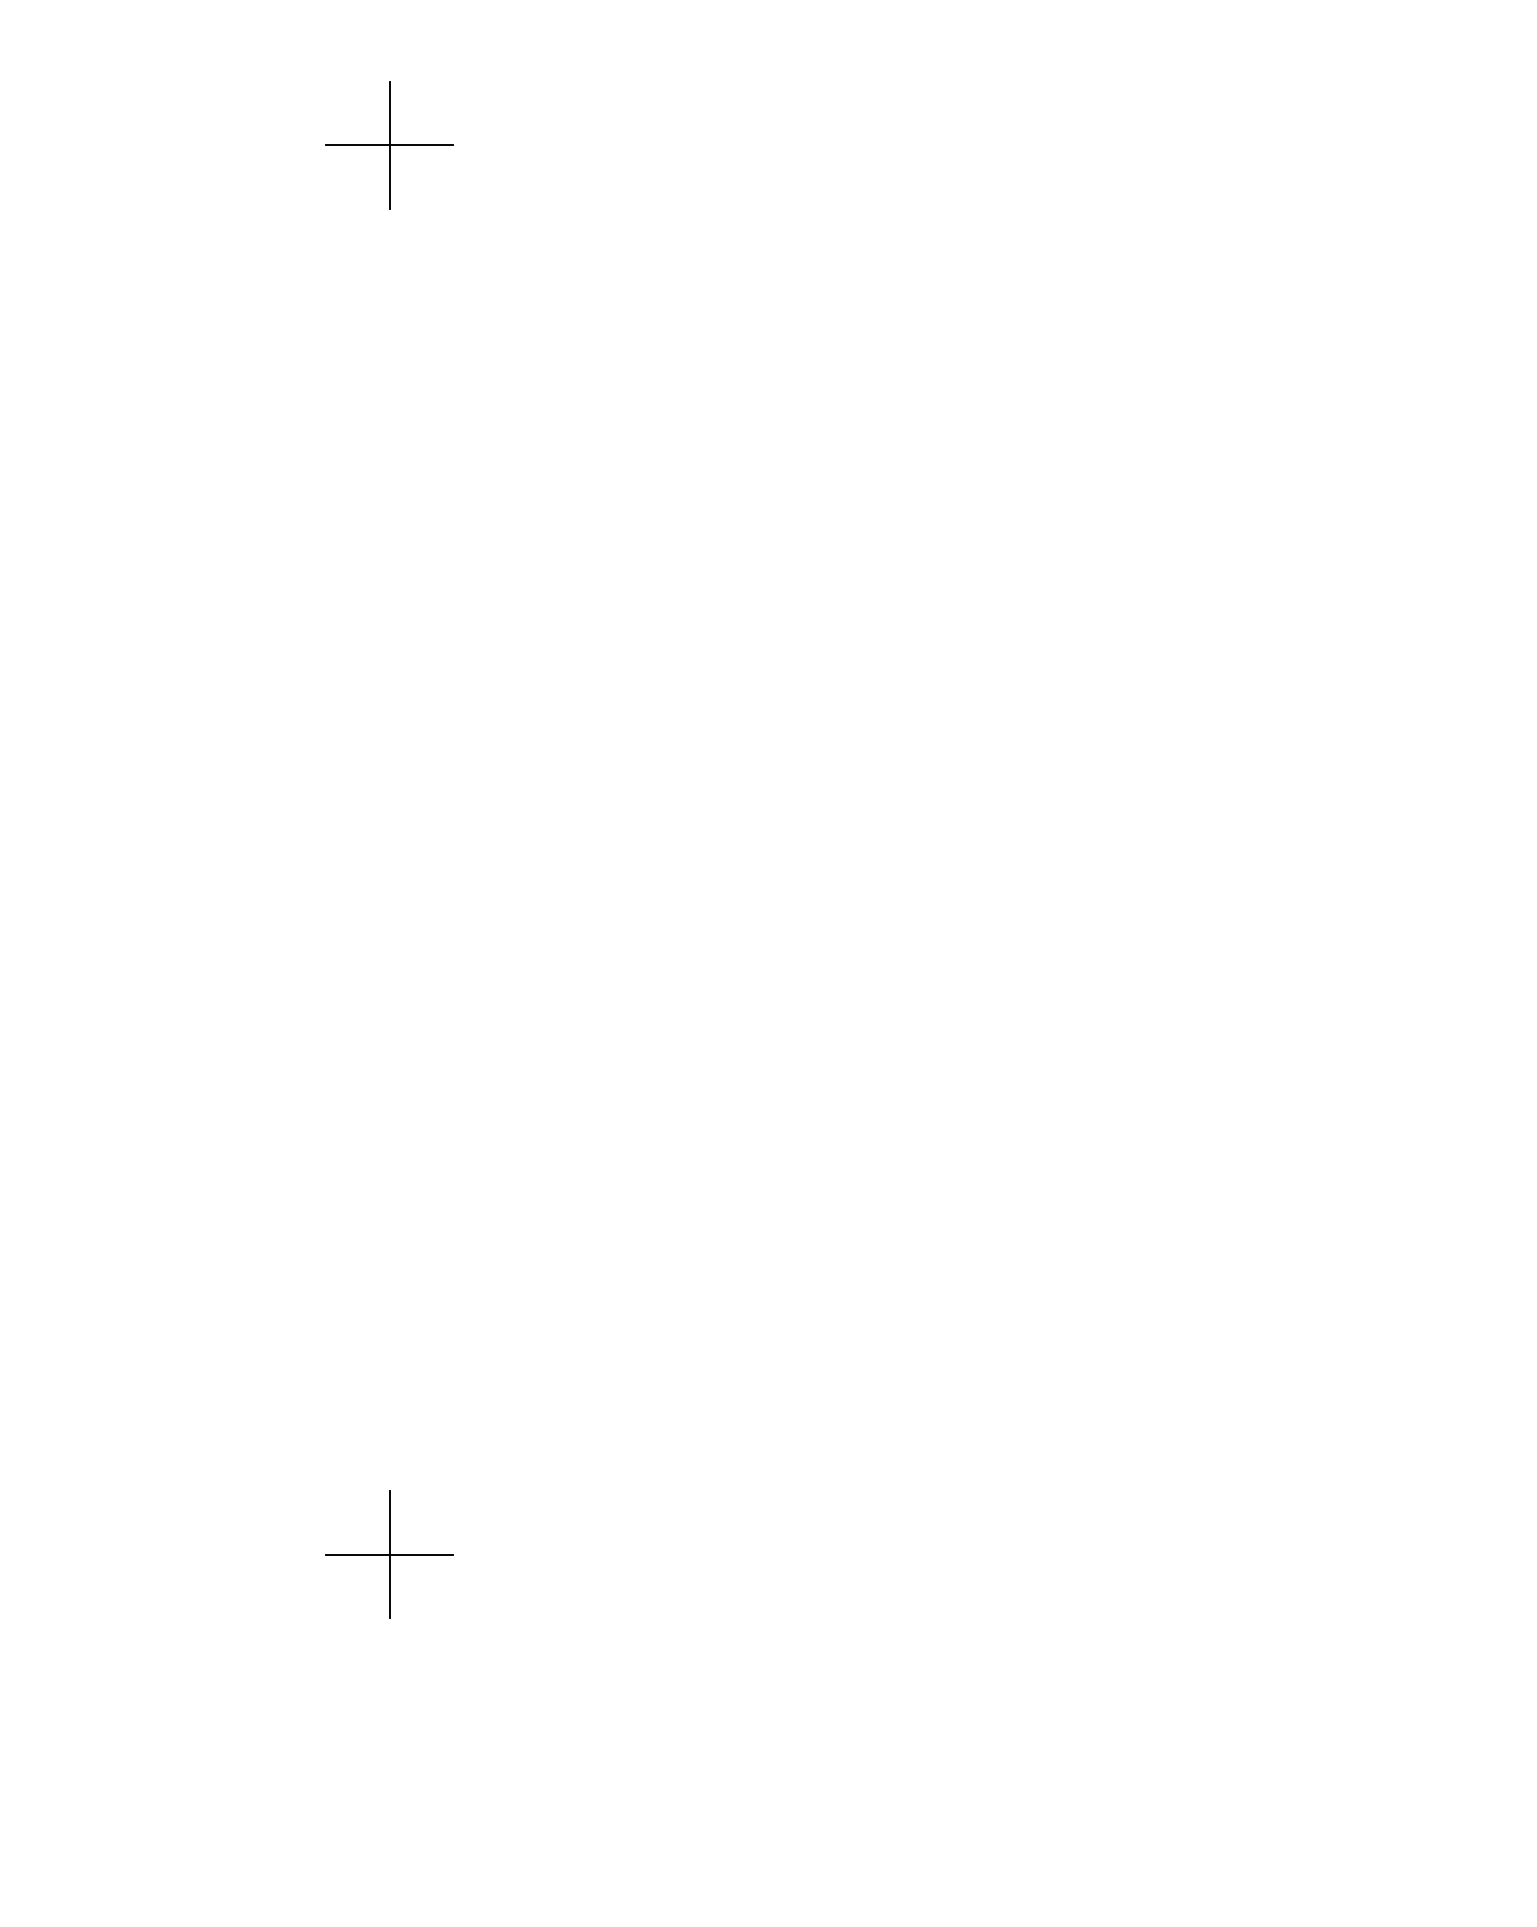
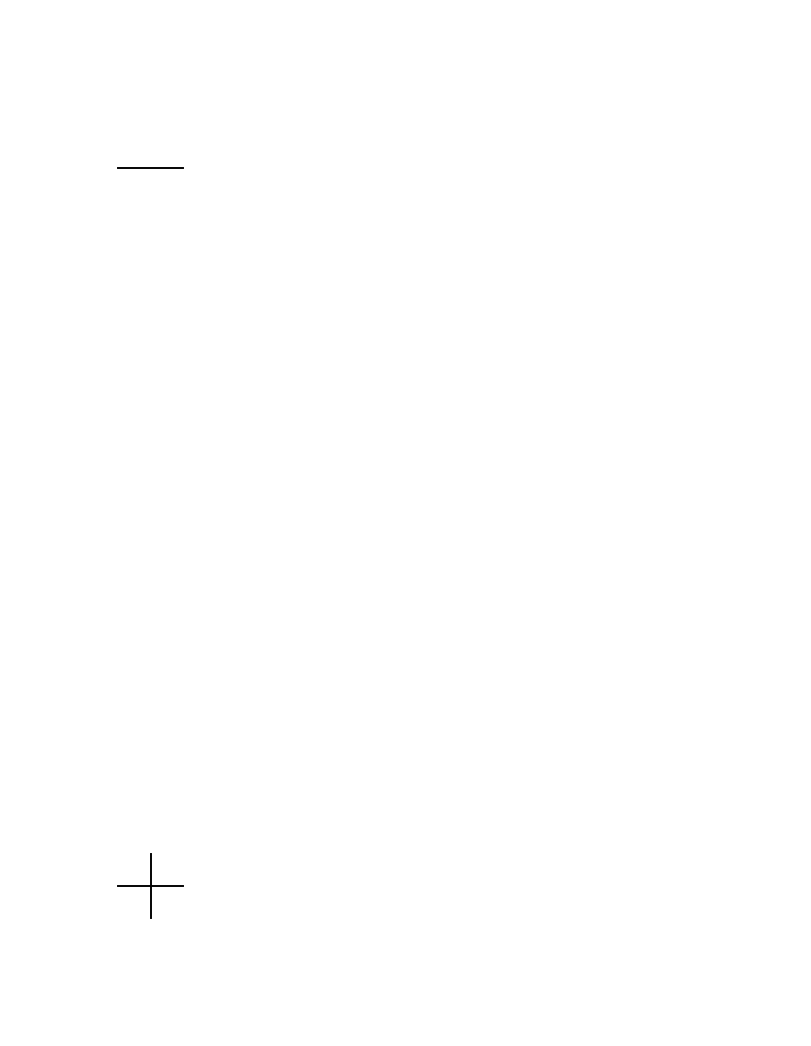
line: (389, 144) -> (150, 167), removed

